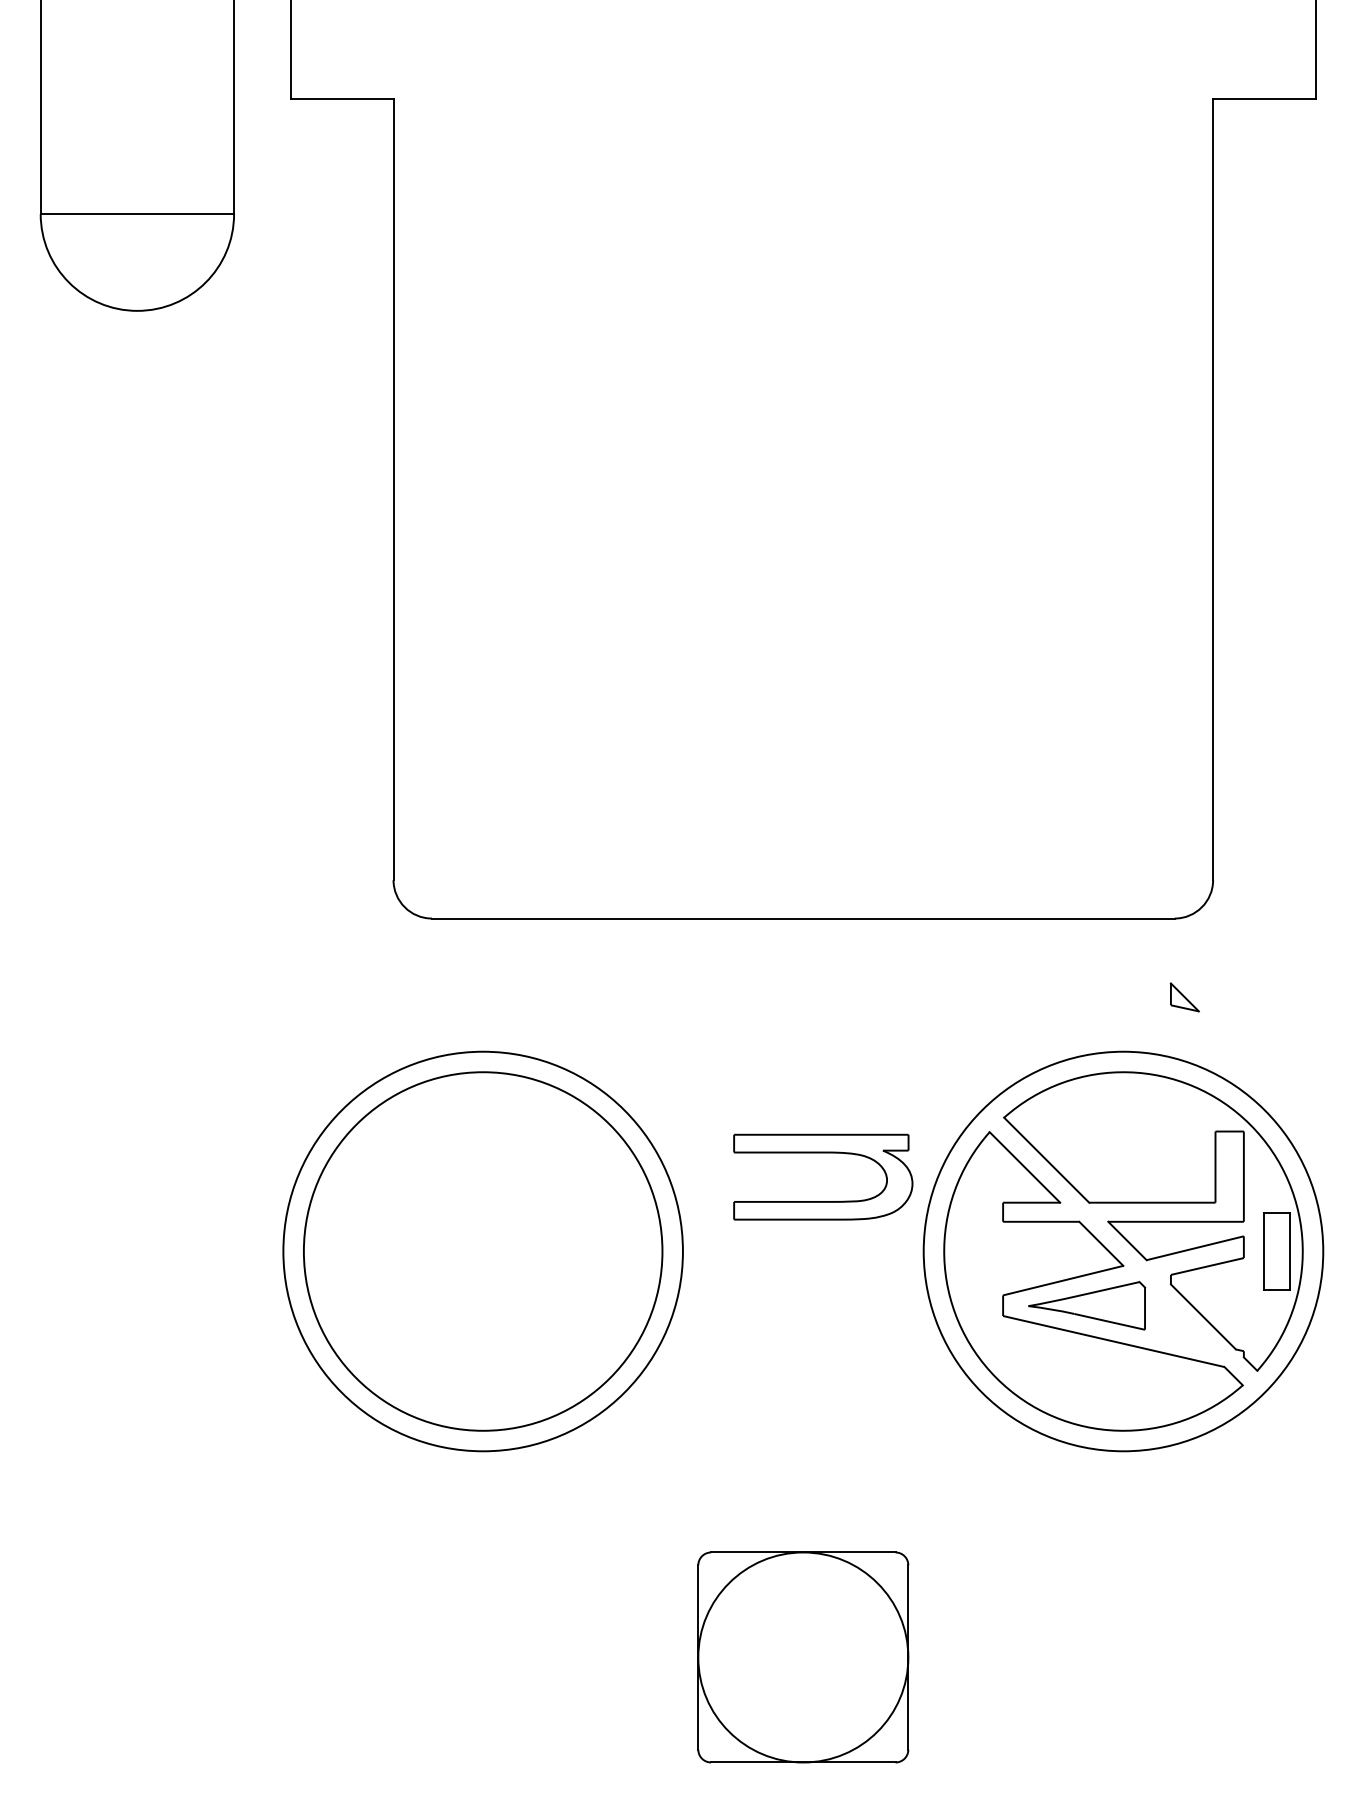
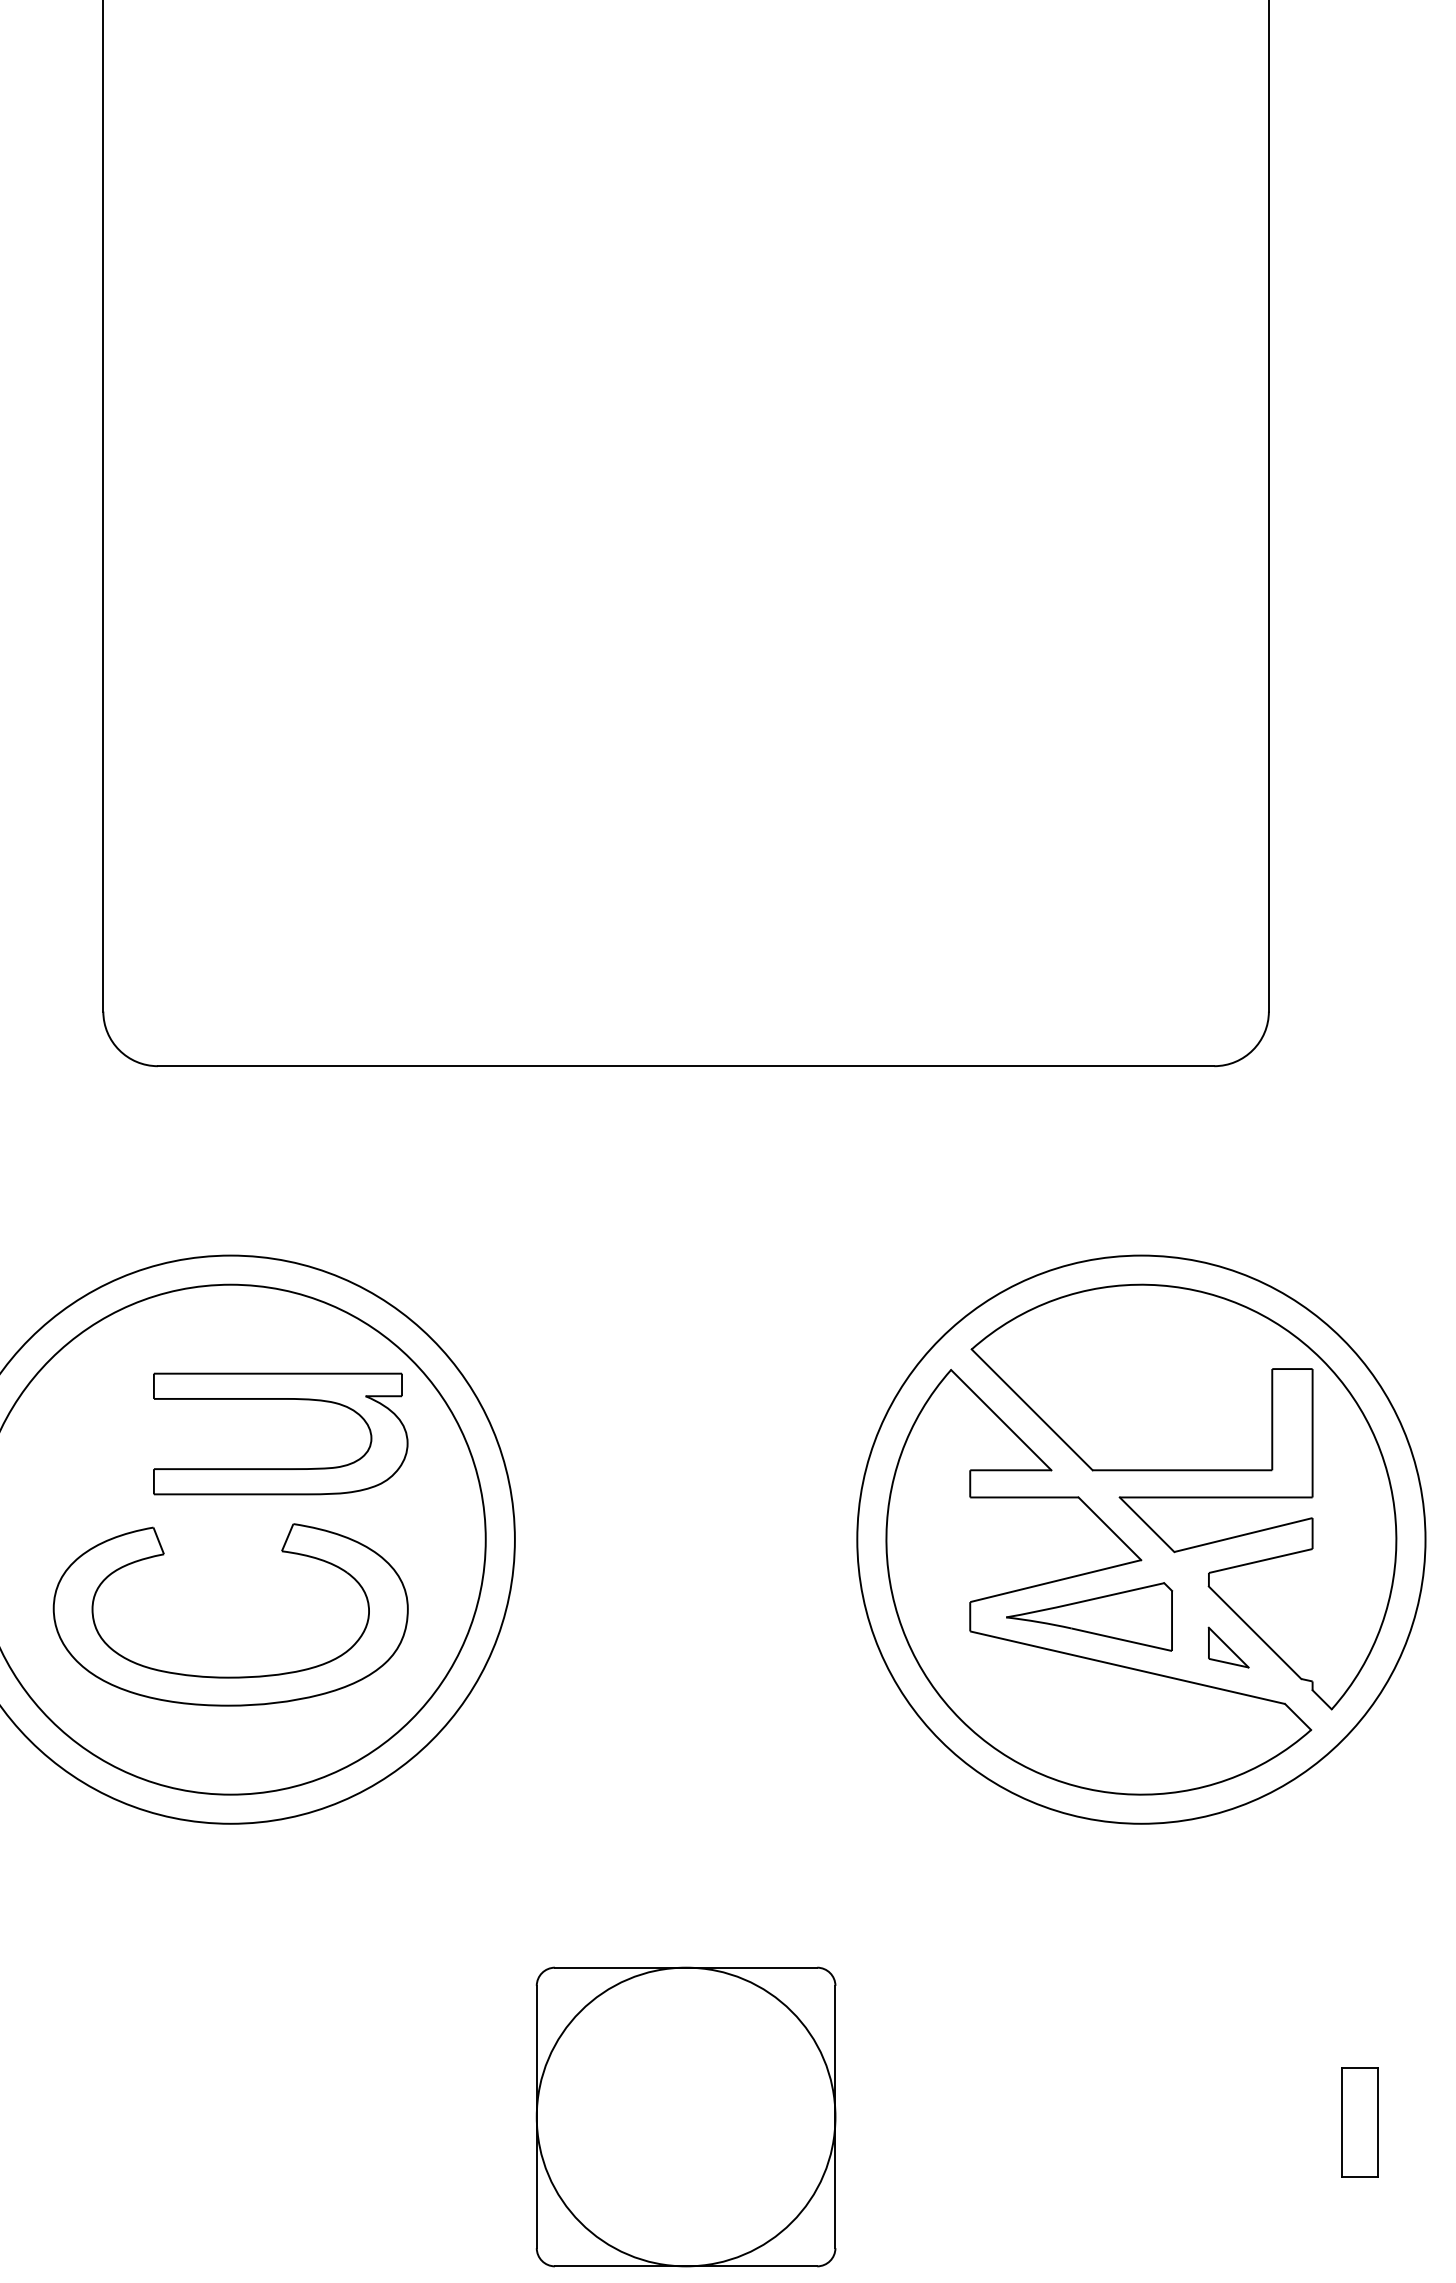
part: (1184, 997) -> (1228, 1647), moved
part: (823, 1153) -> (281, 1400), moved
part: (1276, 1251) -> (1358, 2122), moved
part: (482, 1347) -> (229, 1676), added

